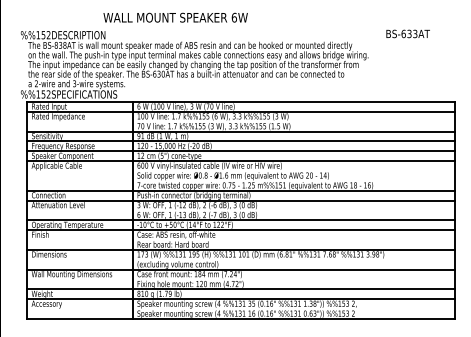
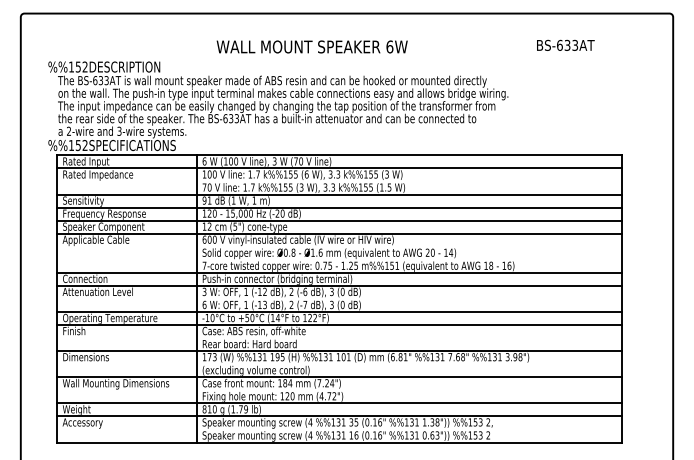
text: (175, 17) -> (311, 46), moved
text: (407, 33) -> (565, 44), moved
text: (60, 45) -> (100, 80), BS-838AT -> BS-633AT
text: (163, 74) -> (236, 118), BS-630AT -> BS-633AT

